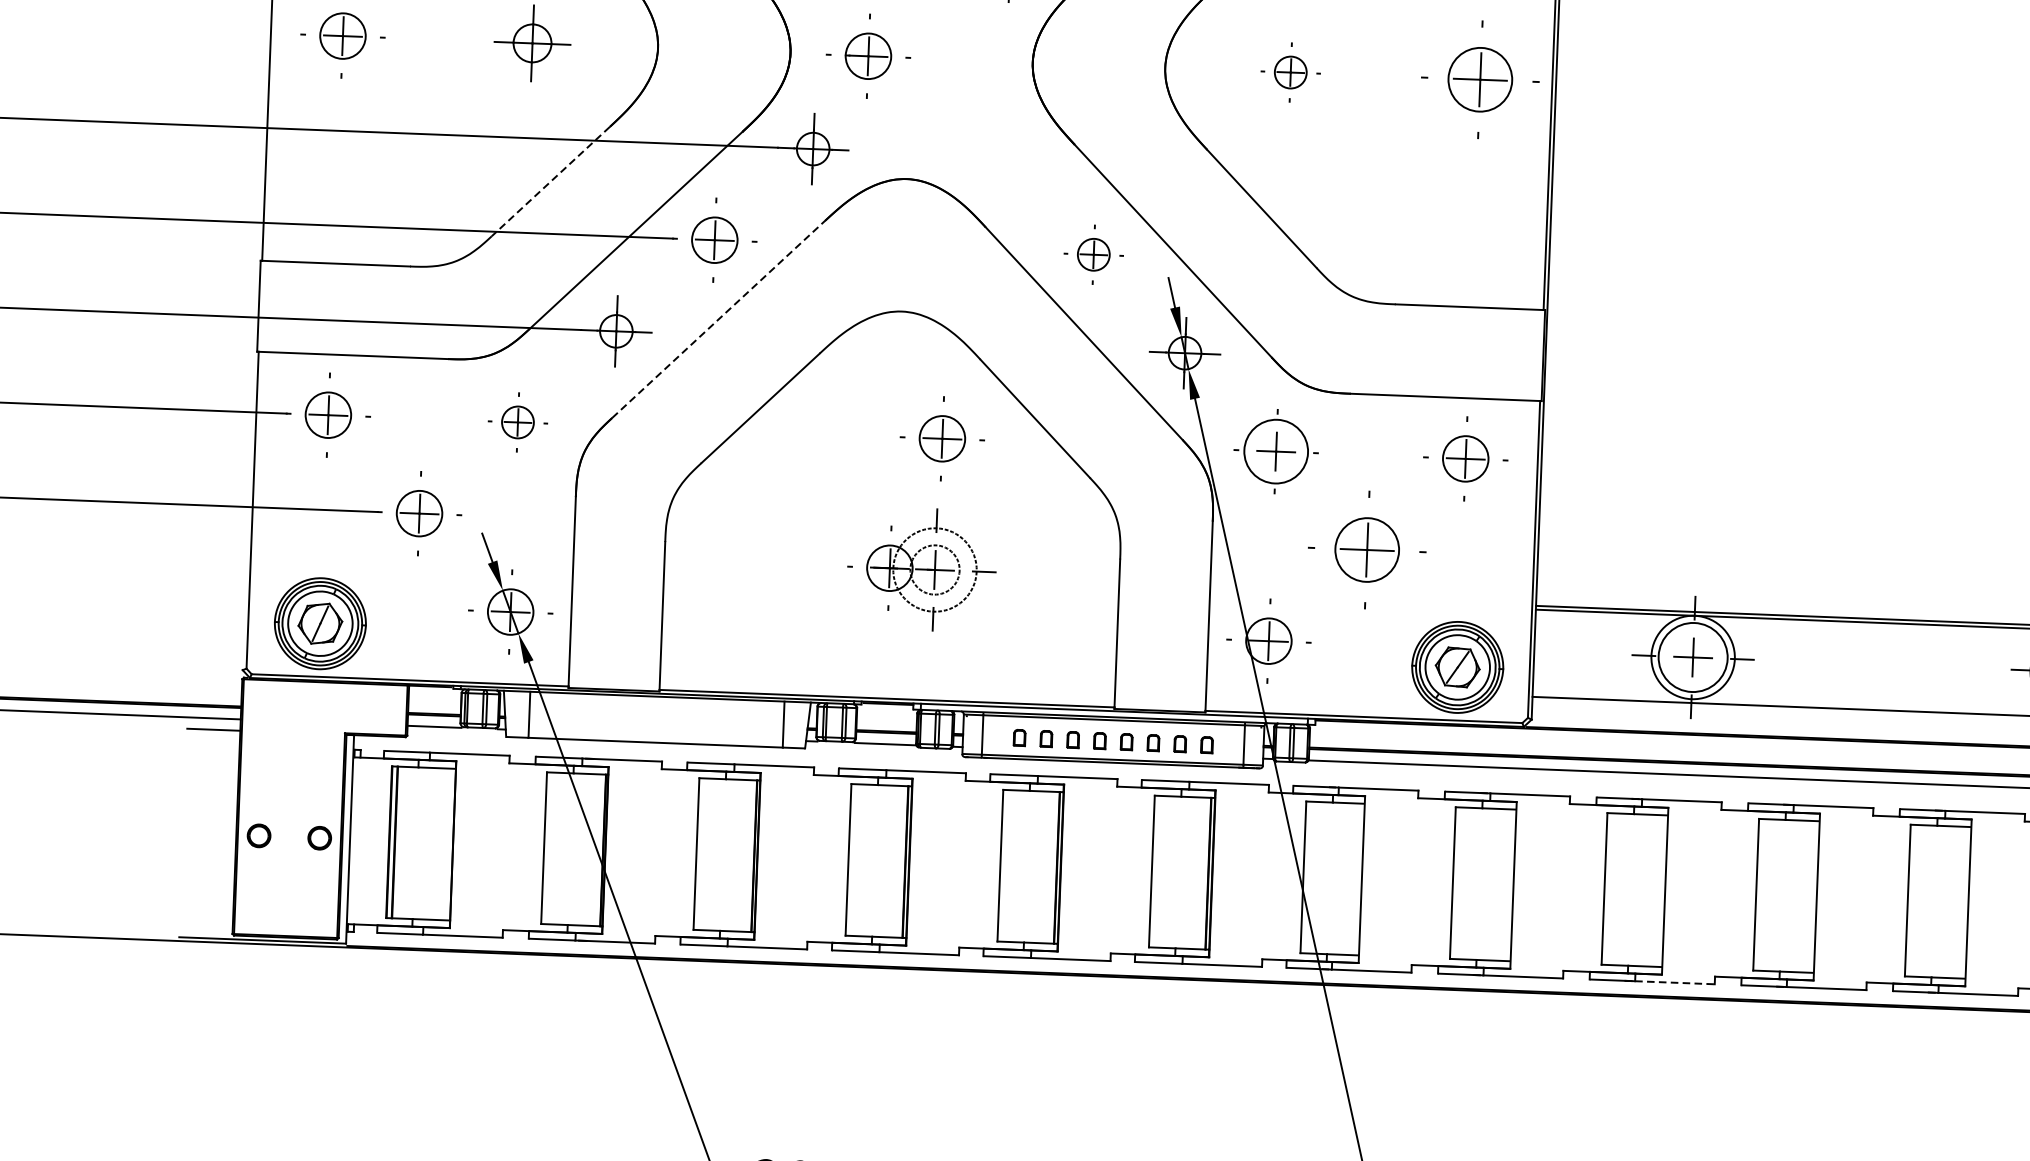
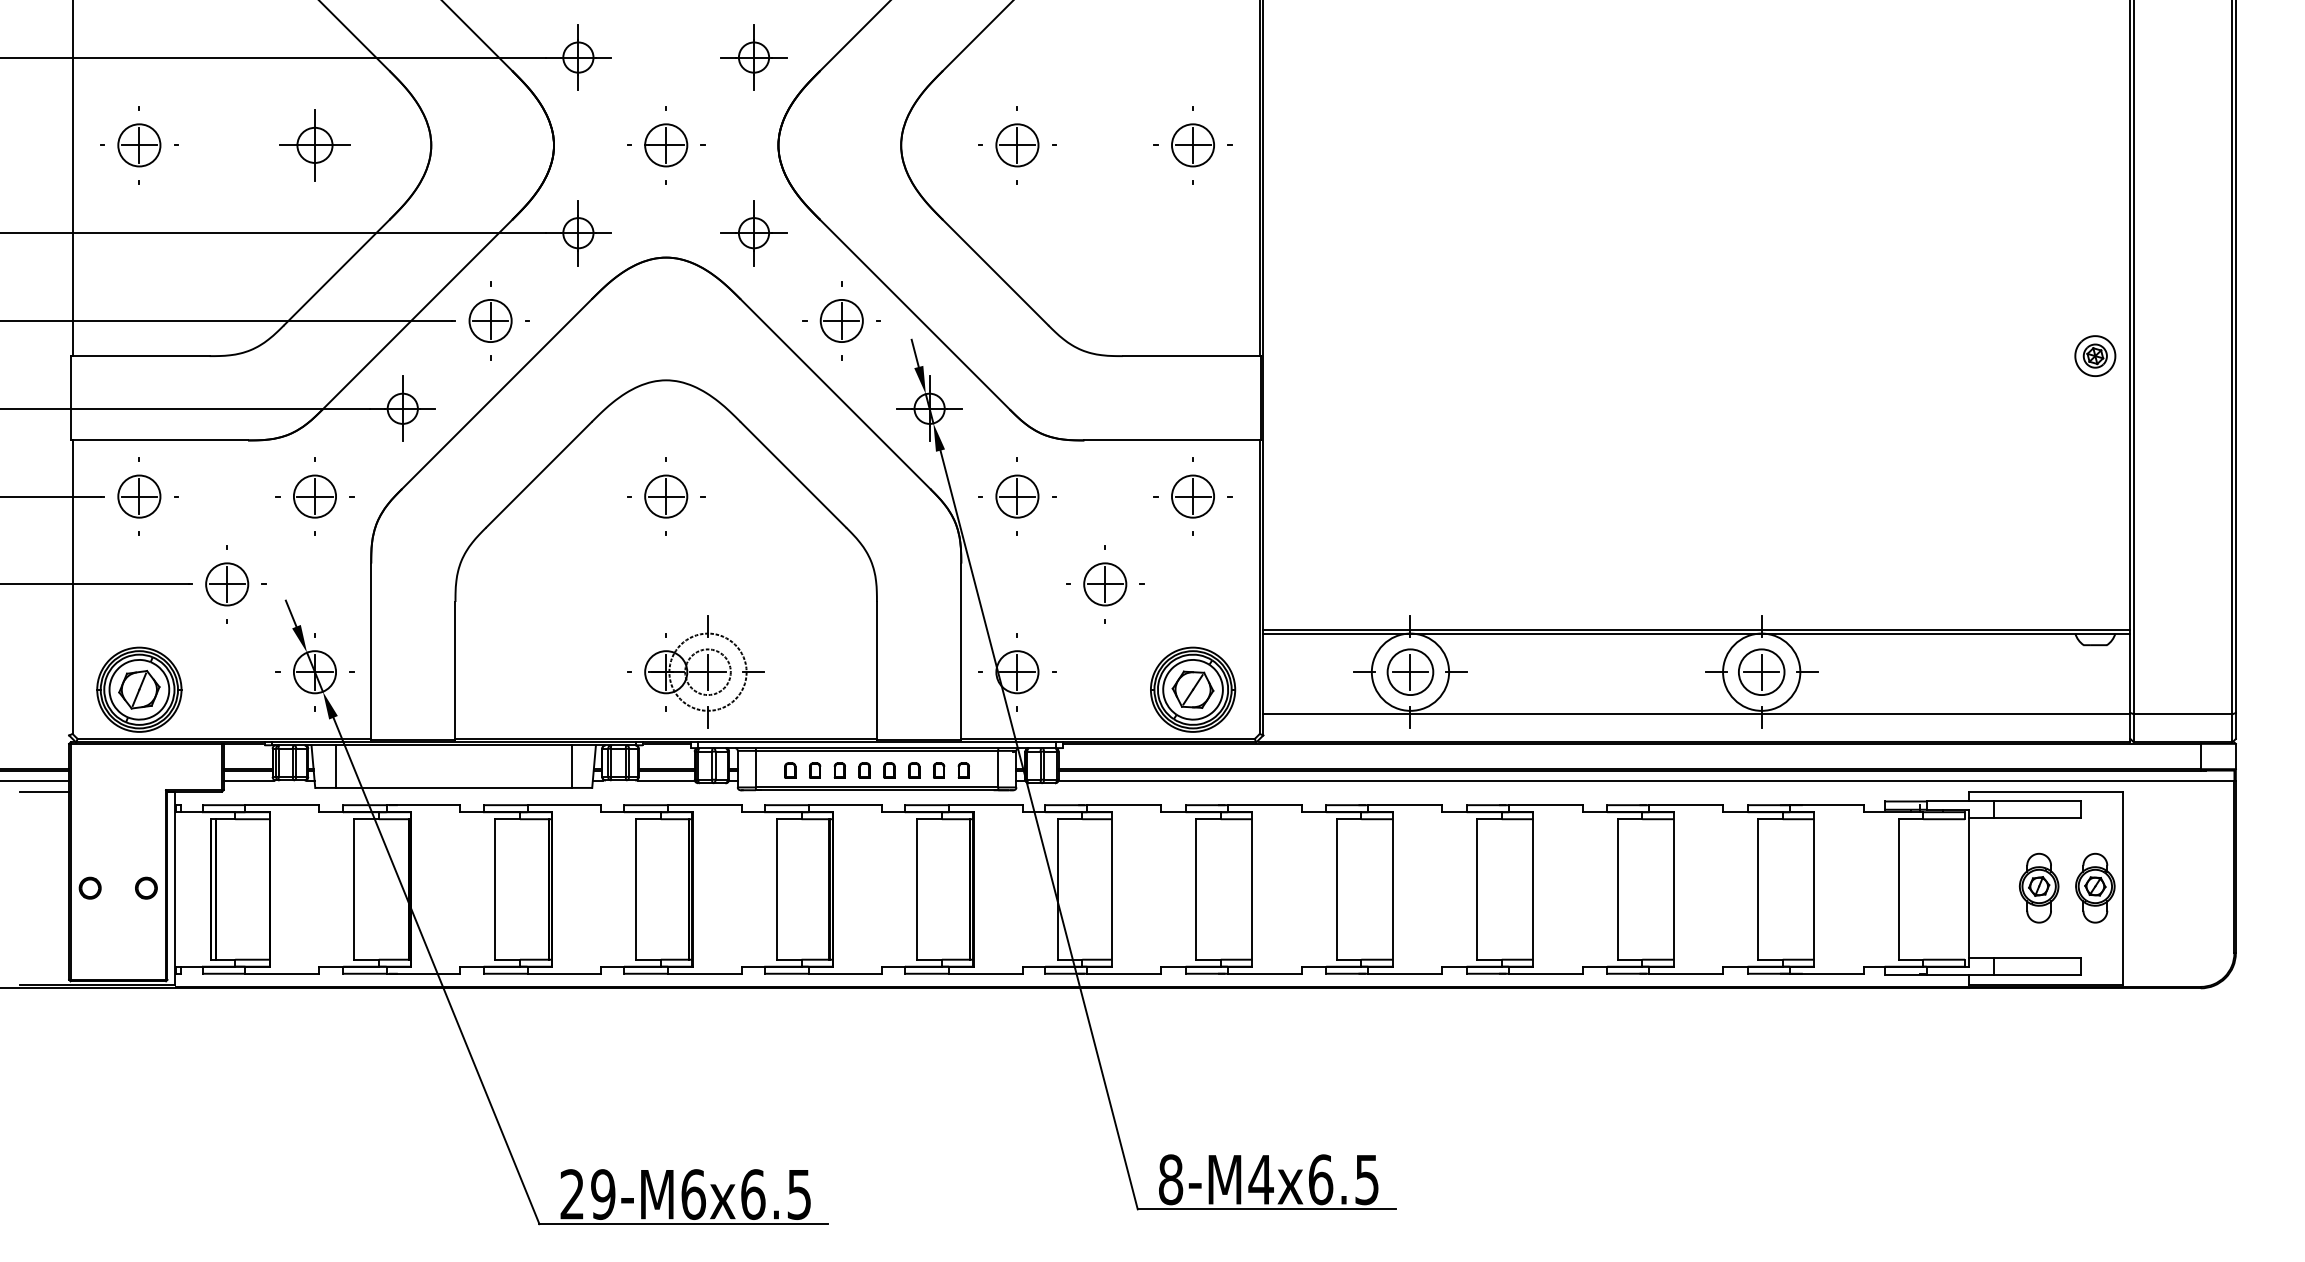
part: (868, 56) -> (666, 145), moved
part: (1290, 72) -> (1017, 145), size x1.43
part: (1479, 79) -> (1192, 145), size x0.71
part: (1002, 156) -> (753, 233), added
line: (550, 181) -> (336, 272), dashed -> solid
part: (1093, 254) -> (841, 320), size x1.43
line: (719, 318) -> (497, 393), dashed -> solid
part: (517, 422) -> (314, 496), size x1.43
part: (942, 438) -> (666, 496), moved
circle: (1276, 451) -> (1017, 496), size x0.71
part: (1367, 550) -> (1105, 584), size x0.71
part: (921, 568) -> (695, 671), moved
circle: (1693, 657) -> (1410, 672), size x0.71
line: (1675, 982) -> (1405, 973), dashed -> solid

